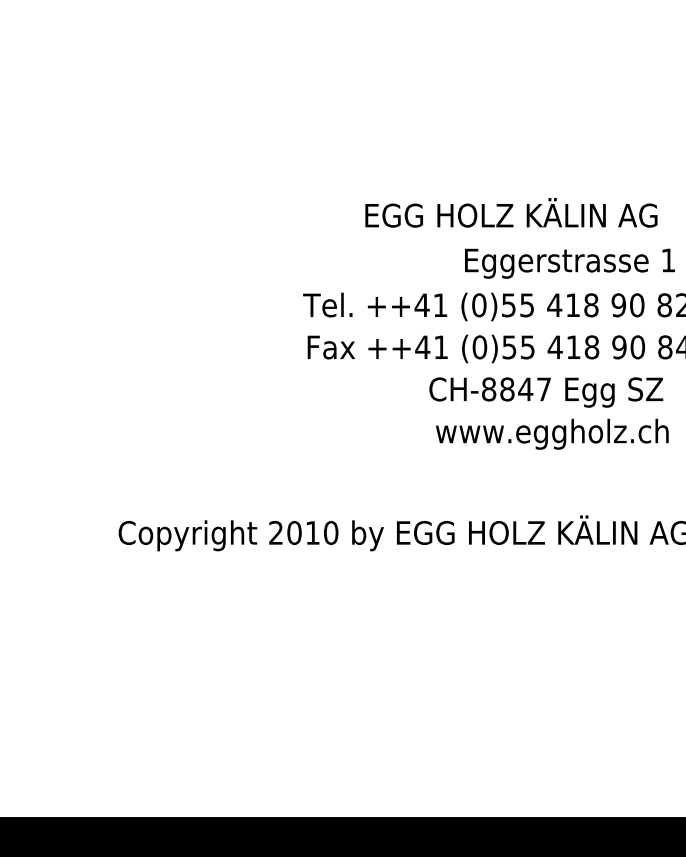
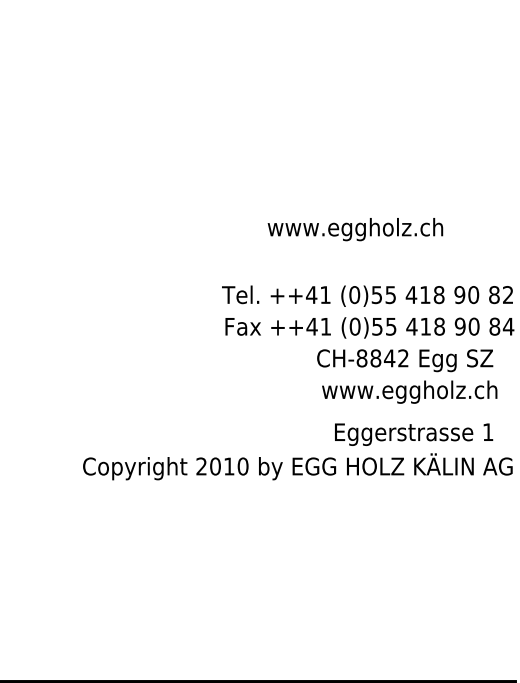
text: (509, 215) -> (377, 227), EGG HOLZ KÄLIN AG -> www.eggholz.ch
text: (570, 263) -> (414, 434), moved
text: (544, 389) -> (403, 358), CH-8847 -> CH-8842

